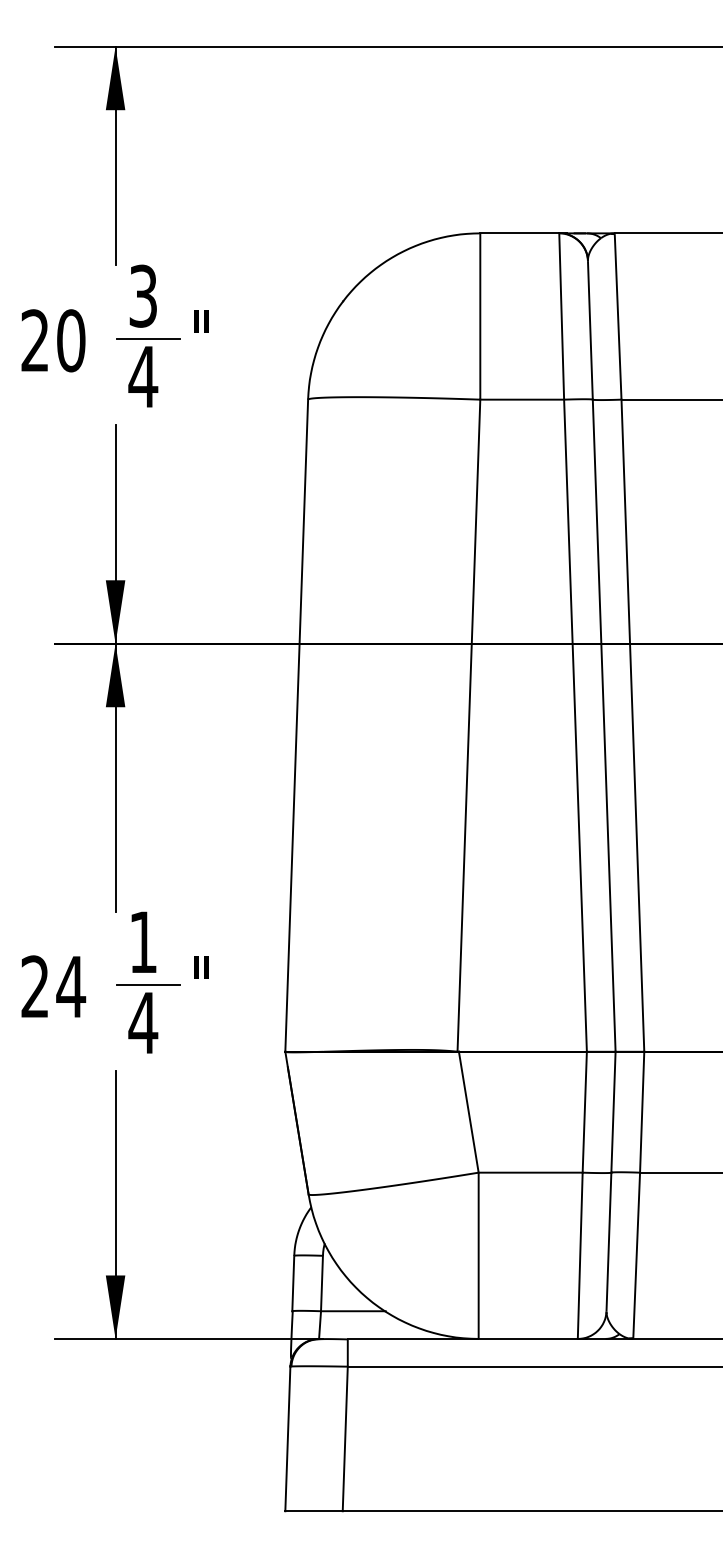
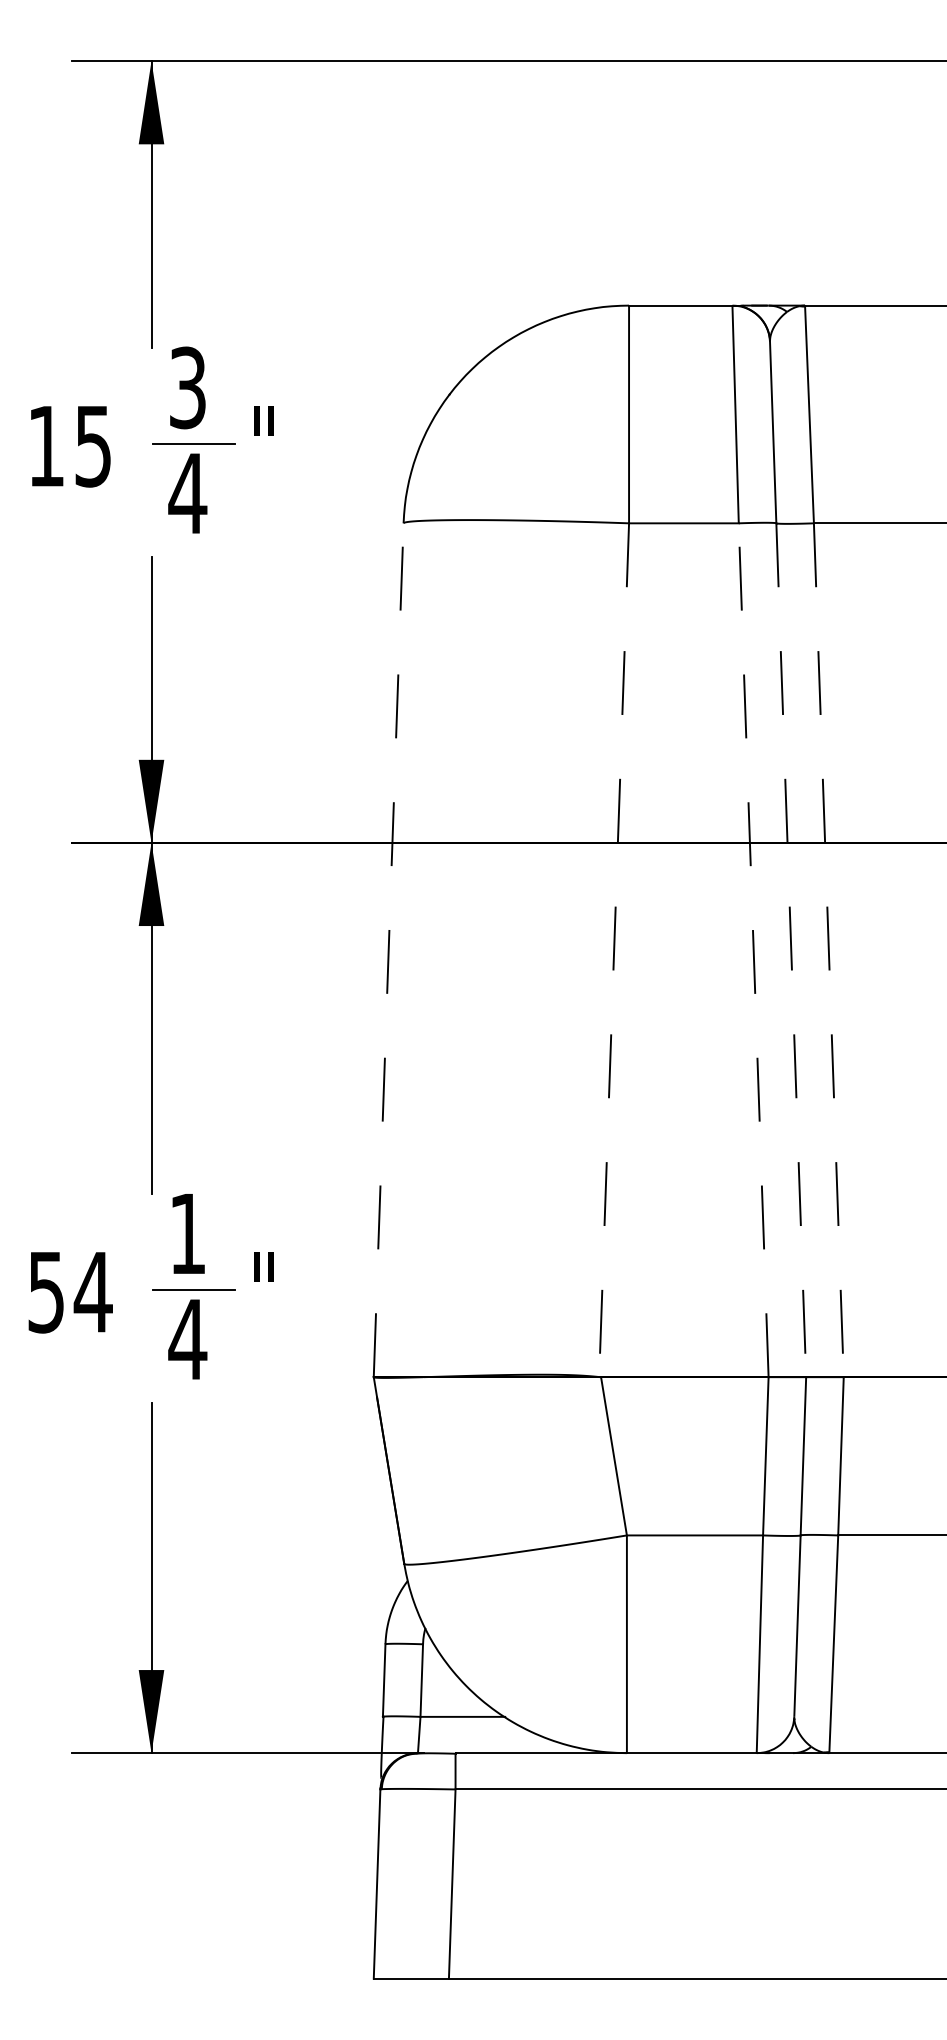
text: (53, 340) -> (70, 445), 20 -> 15
line: (296, 725) -> (388, 949), solid -> dashed
line: (575, 725) -> (753, 949), solid -> dashed
line: (468, 726) -> (613, 951), solid -> dashed
line: (604, 726) -> (791, 951), solid -> dashed
line: (632, 726) -> (828, 951), solid -> dashed
text: (34, 986) -> (45, 1291), 24 -> 54

